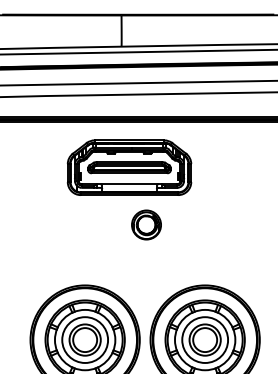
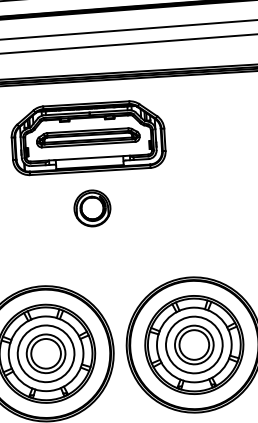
part: (146, 224) -> (92, 207), moved

